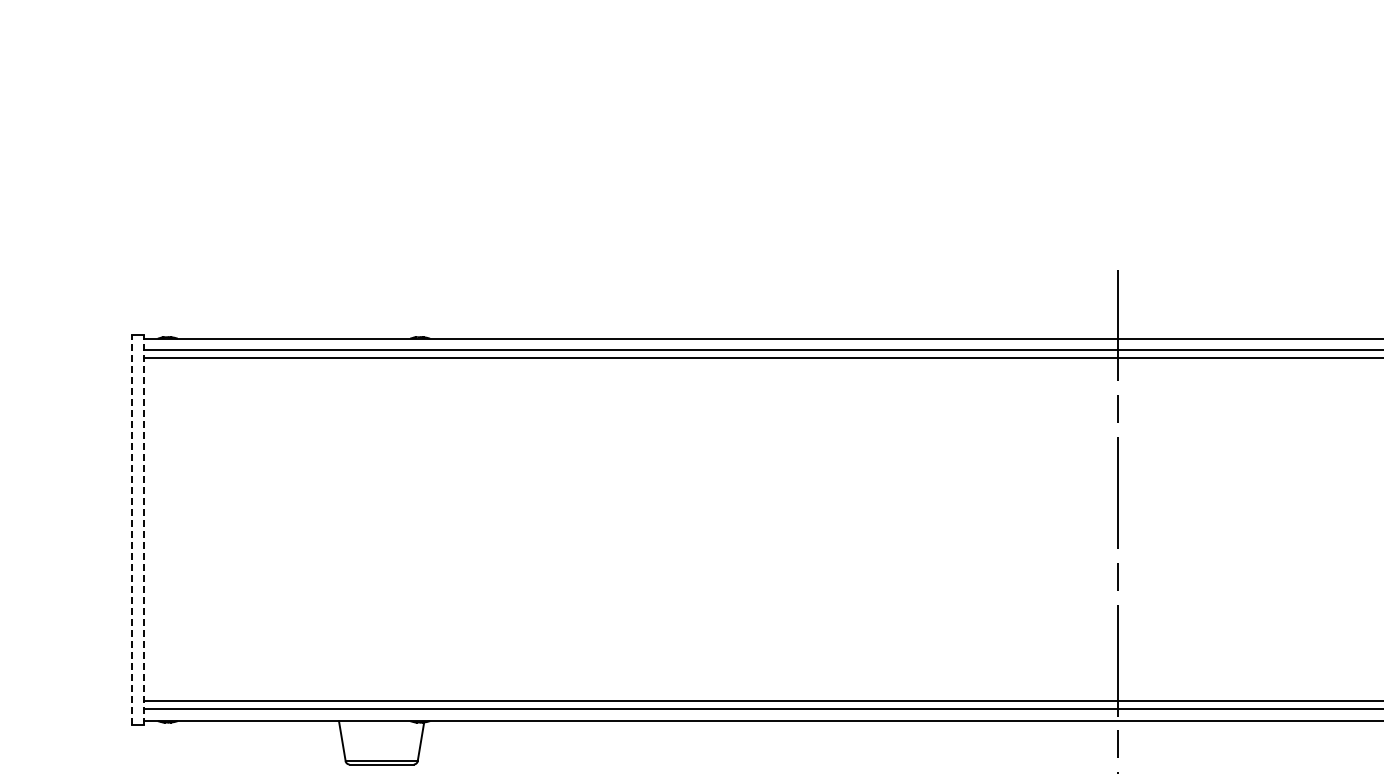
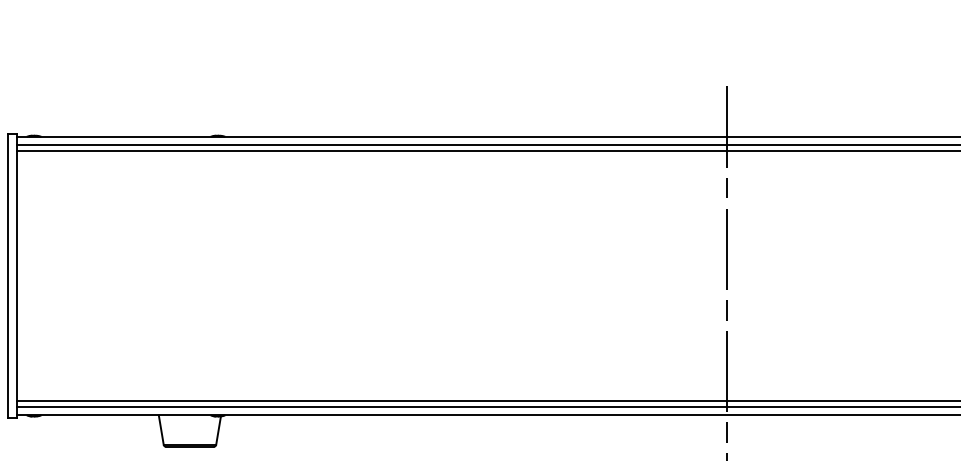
line: (132, 529) -> (8, 275), dashed -> solid
line: (144, 529) -> (17, 275), dashed -> solid

